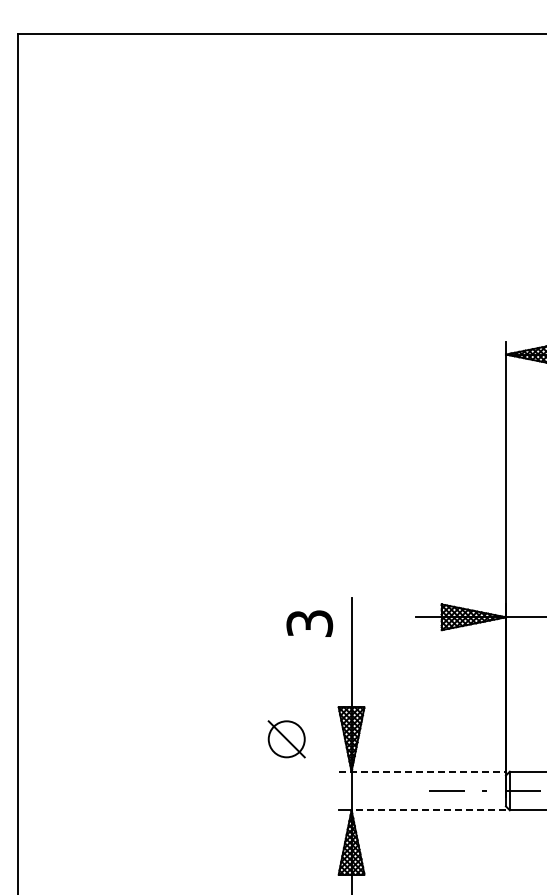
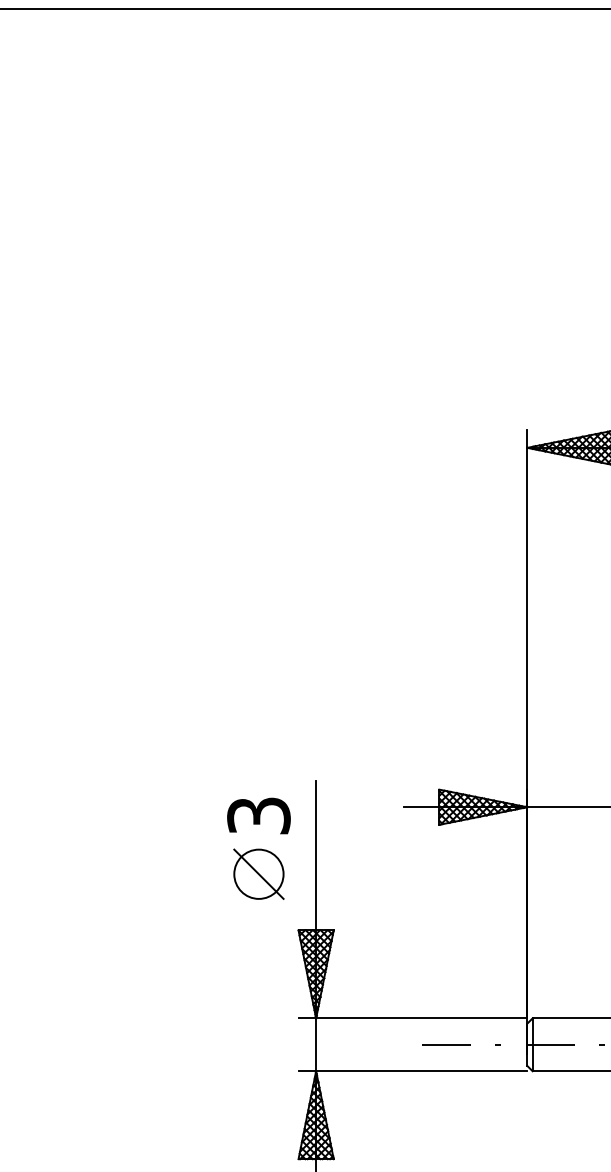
part: (286, 739) -> (258, 874), moved
line: (422, 771) -> (413, 1018), dashed -> solid
line: (428, 810) -> (421, 1071), dashed -> solid

